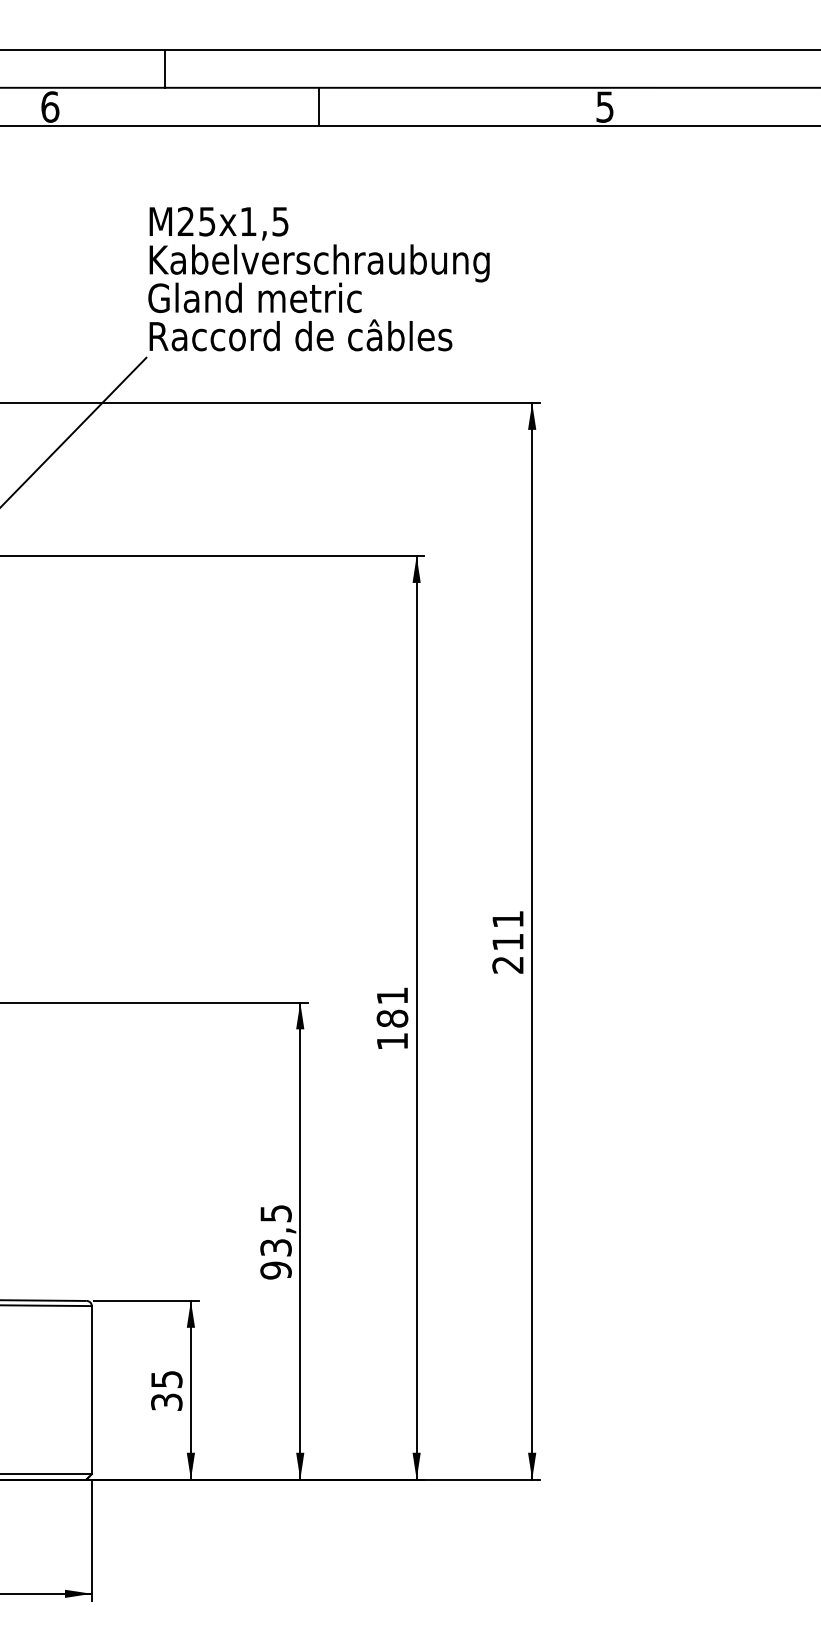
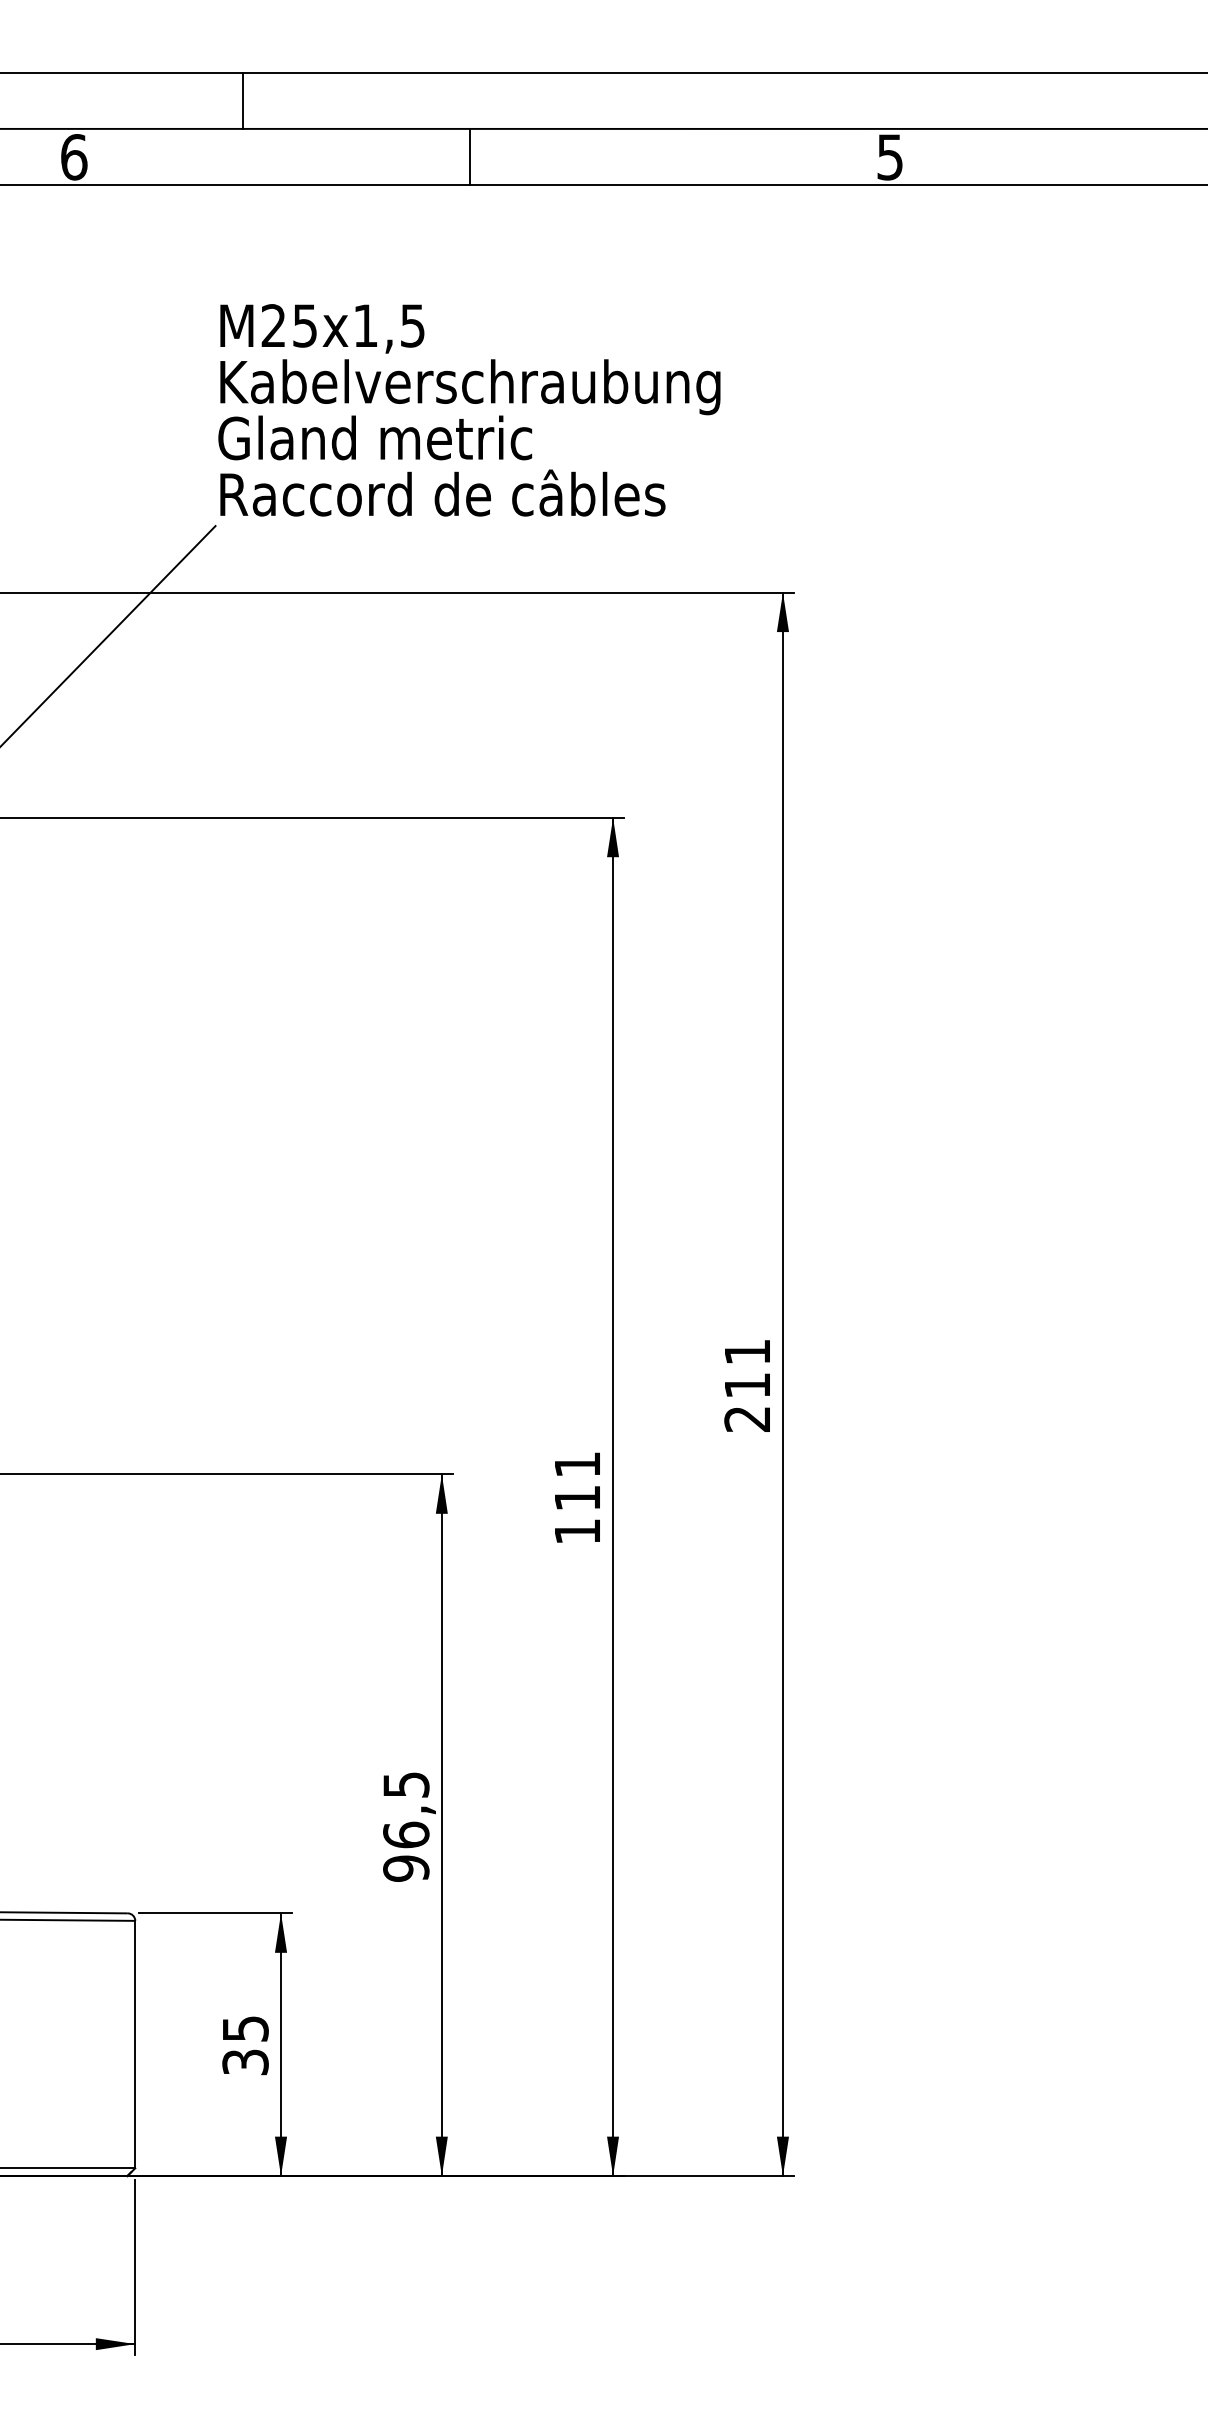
text: (392, 1018) -> (577, 1497), 181 -> 111
text: (275, 1247) -> (405, 1834), 93,5 -> 96,5

